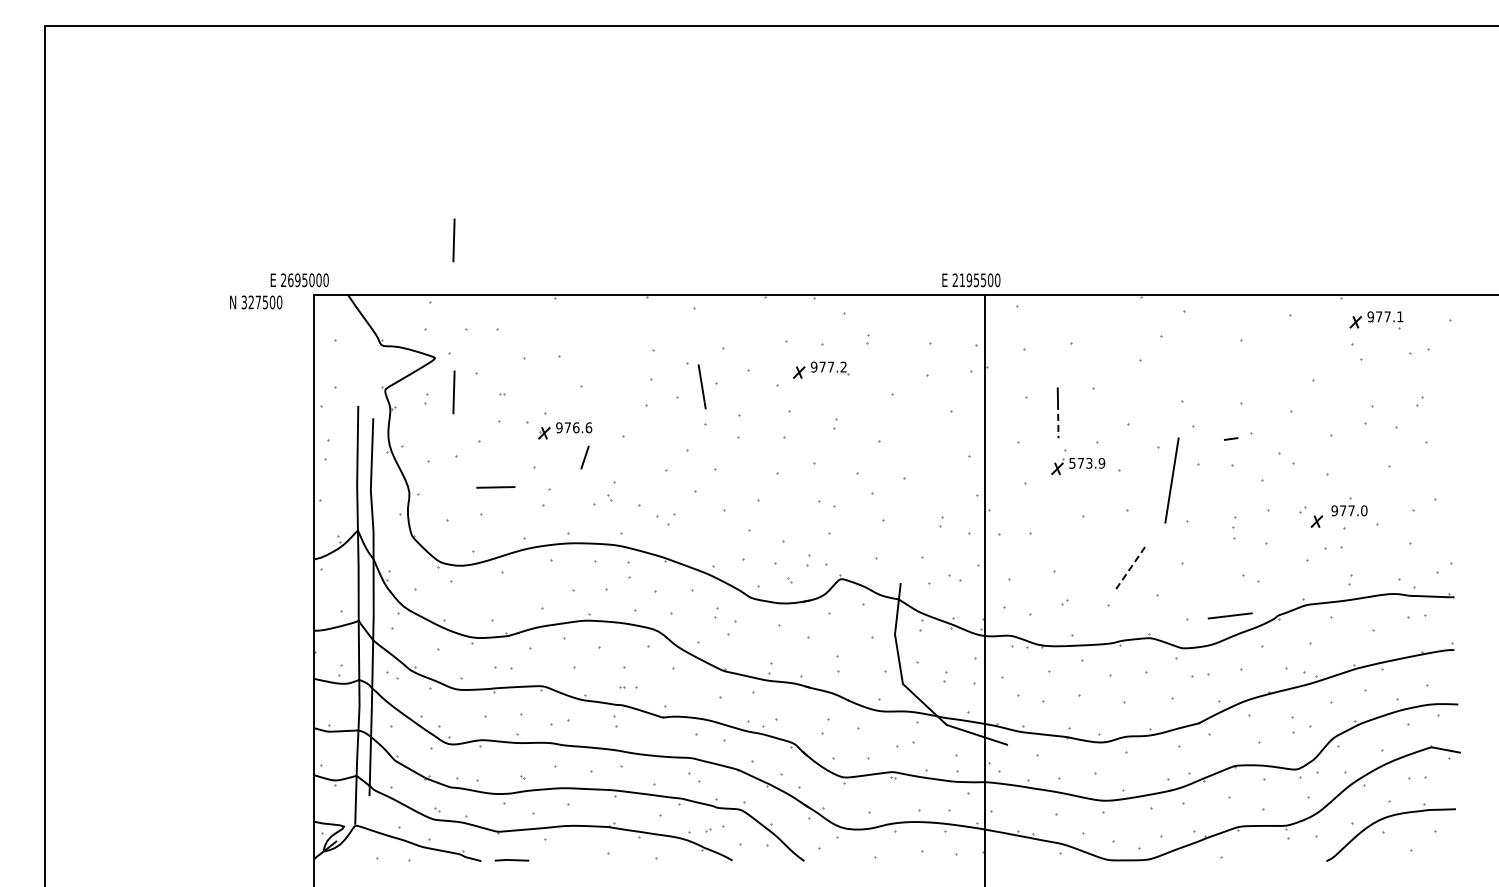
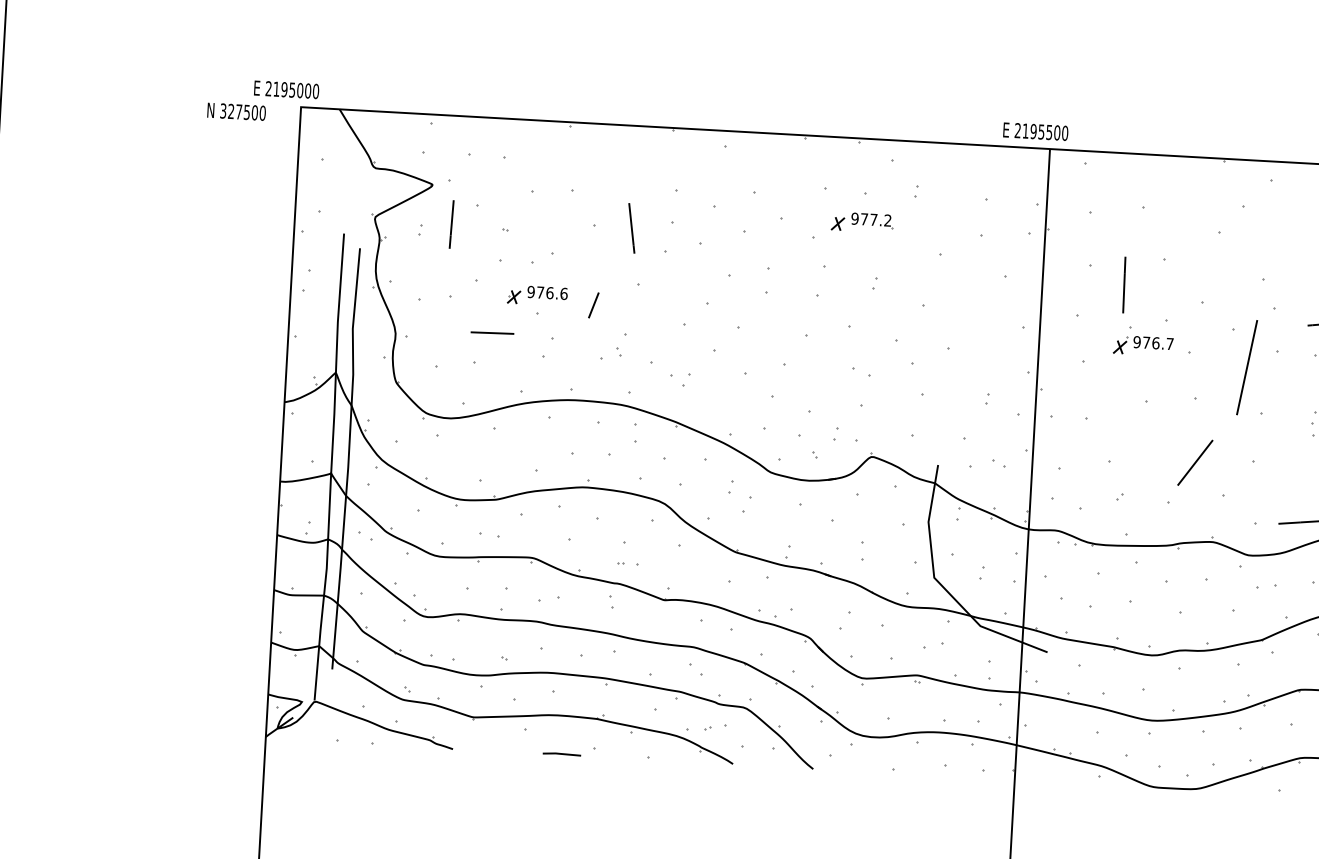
line: (453, 240) -> (460, 55), removed
text: (290, 280) -> (276, 89), 2695000 -> 2195000
line: (701, 386) -> (631, 227), moved
line: (1058, 420) -> (1124, 293), dashed -> solid
part: (565, 430) -> (537, 295), moved
text: (1087, 462) -> (1153, 342), 573.9 -> 976.7
line: (1130, 568) -> (1195, 463), dashed -> solid
line: (511, 860) -> (561, 754), moved

